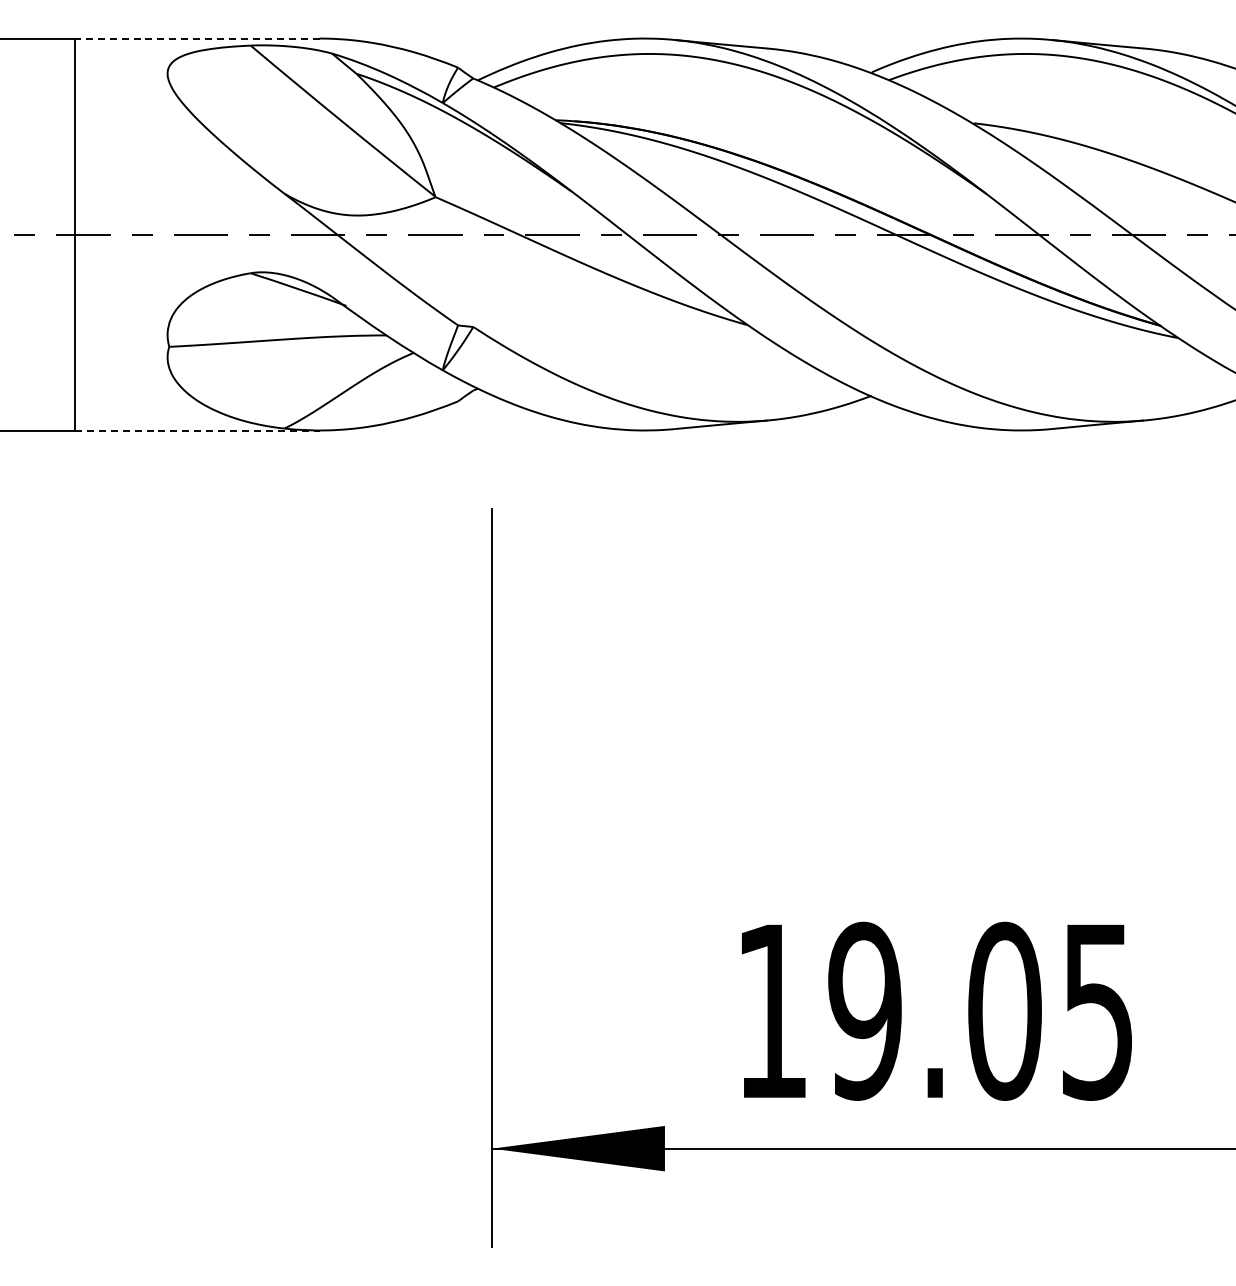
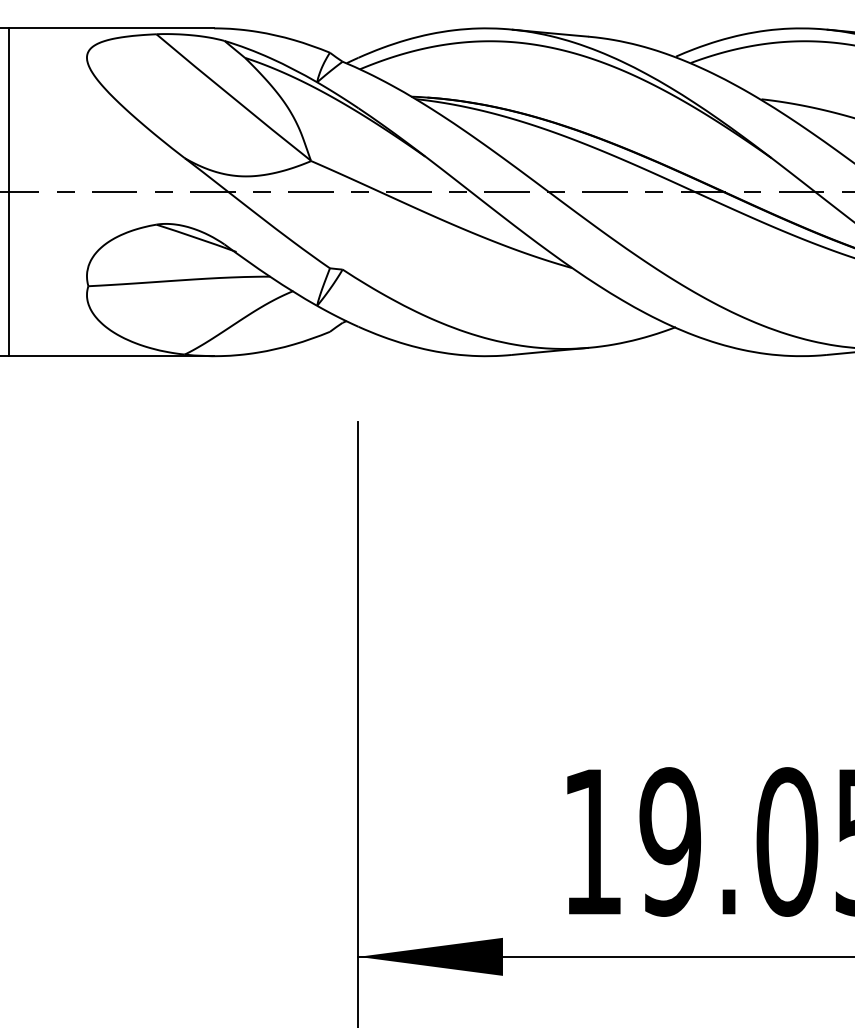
line: (196, 38) -> (111, 28), dashed -> solid
line: (197, 430) -> (111, 356), dashed -> solid

